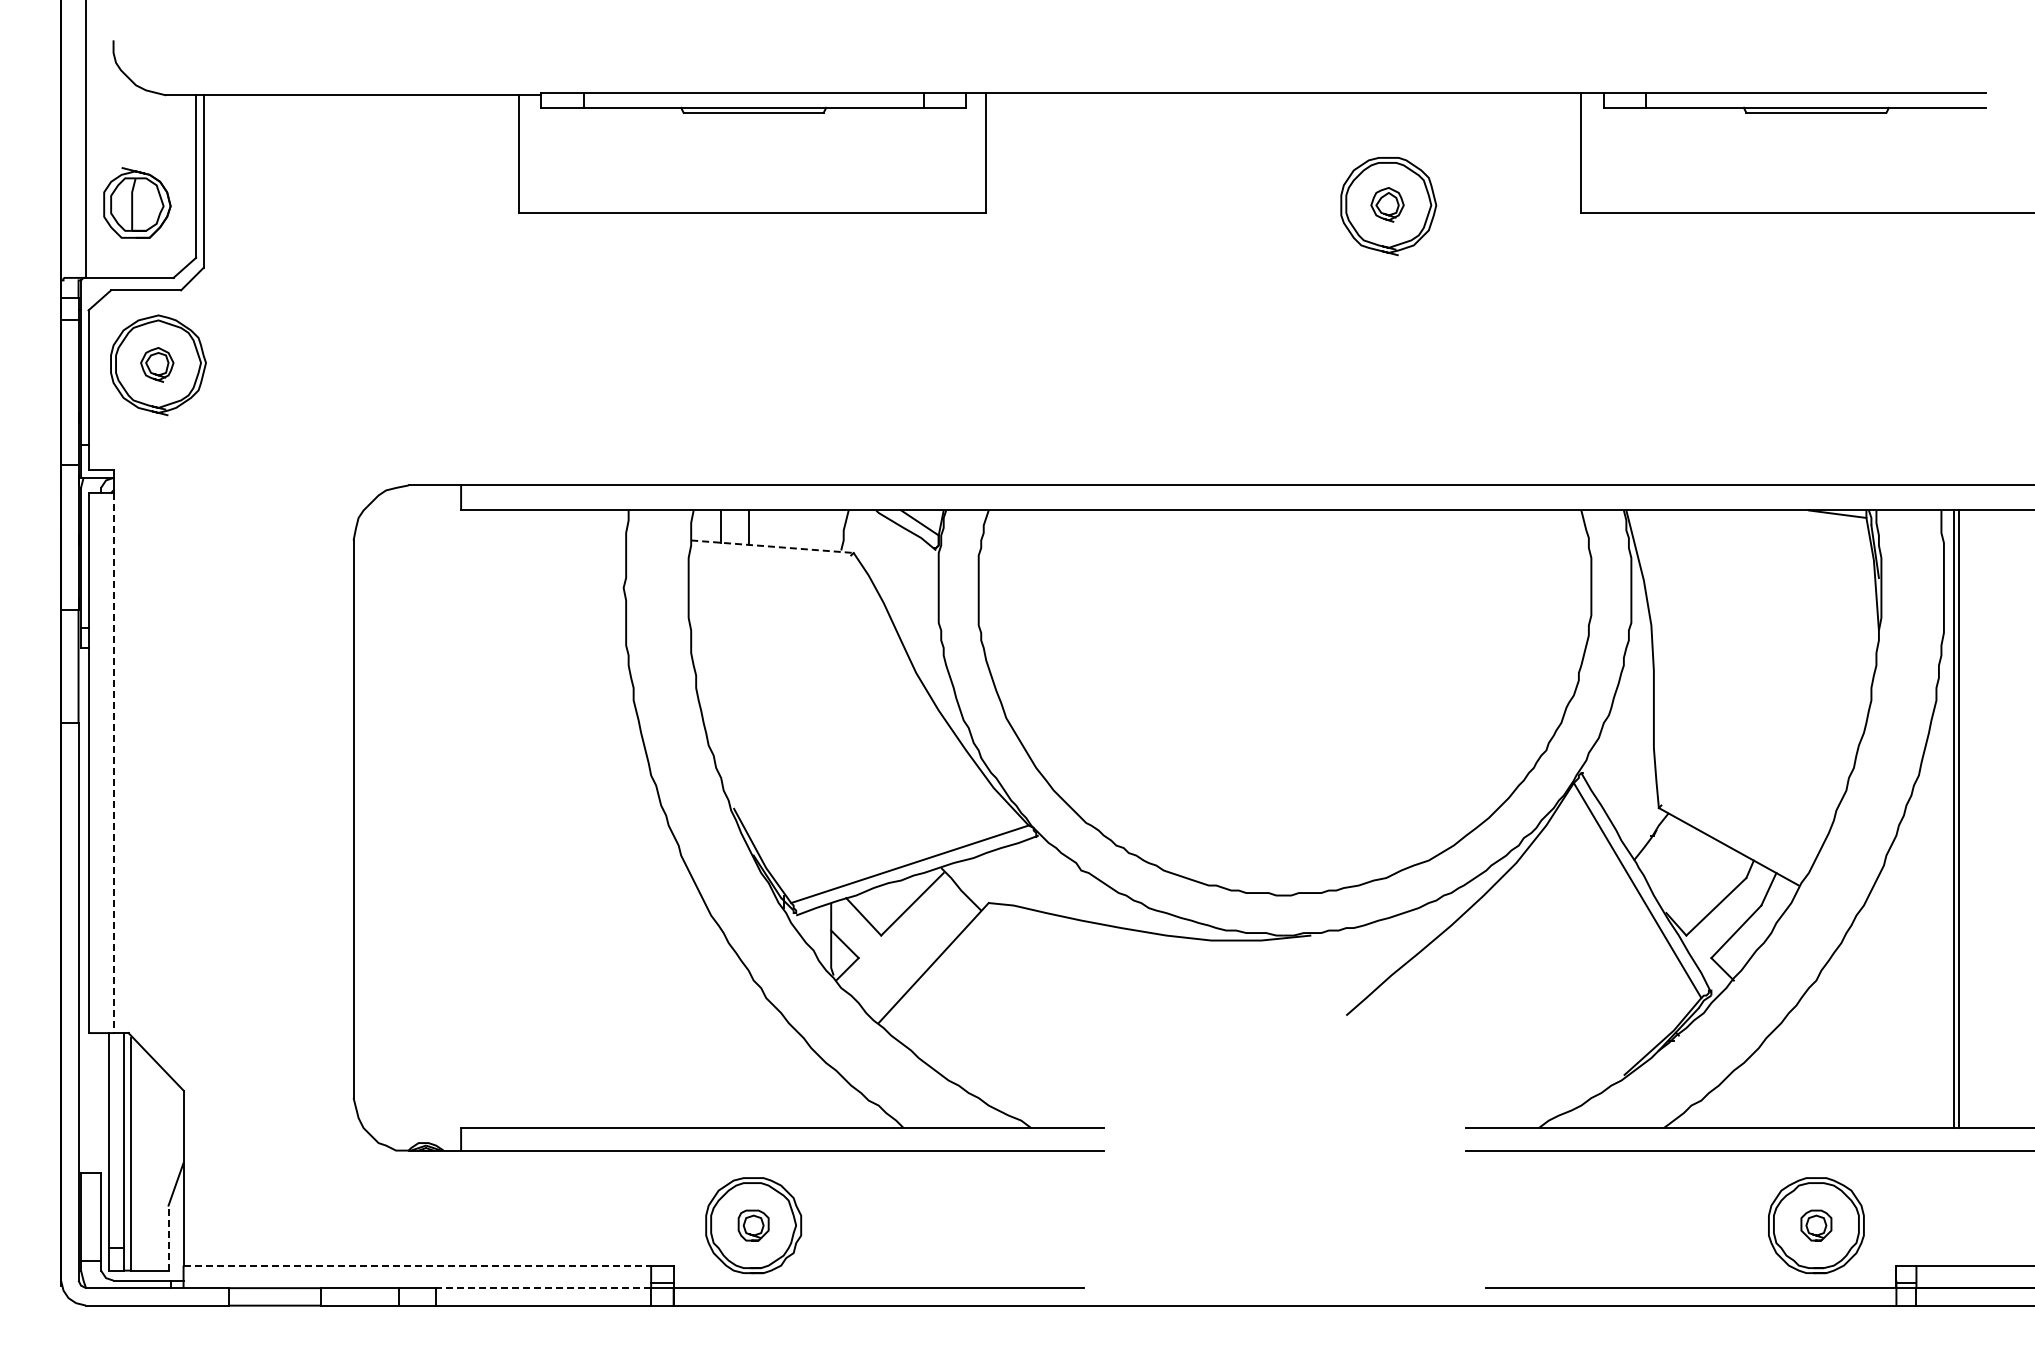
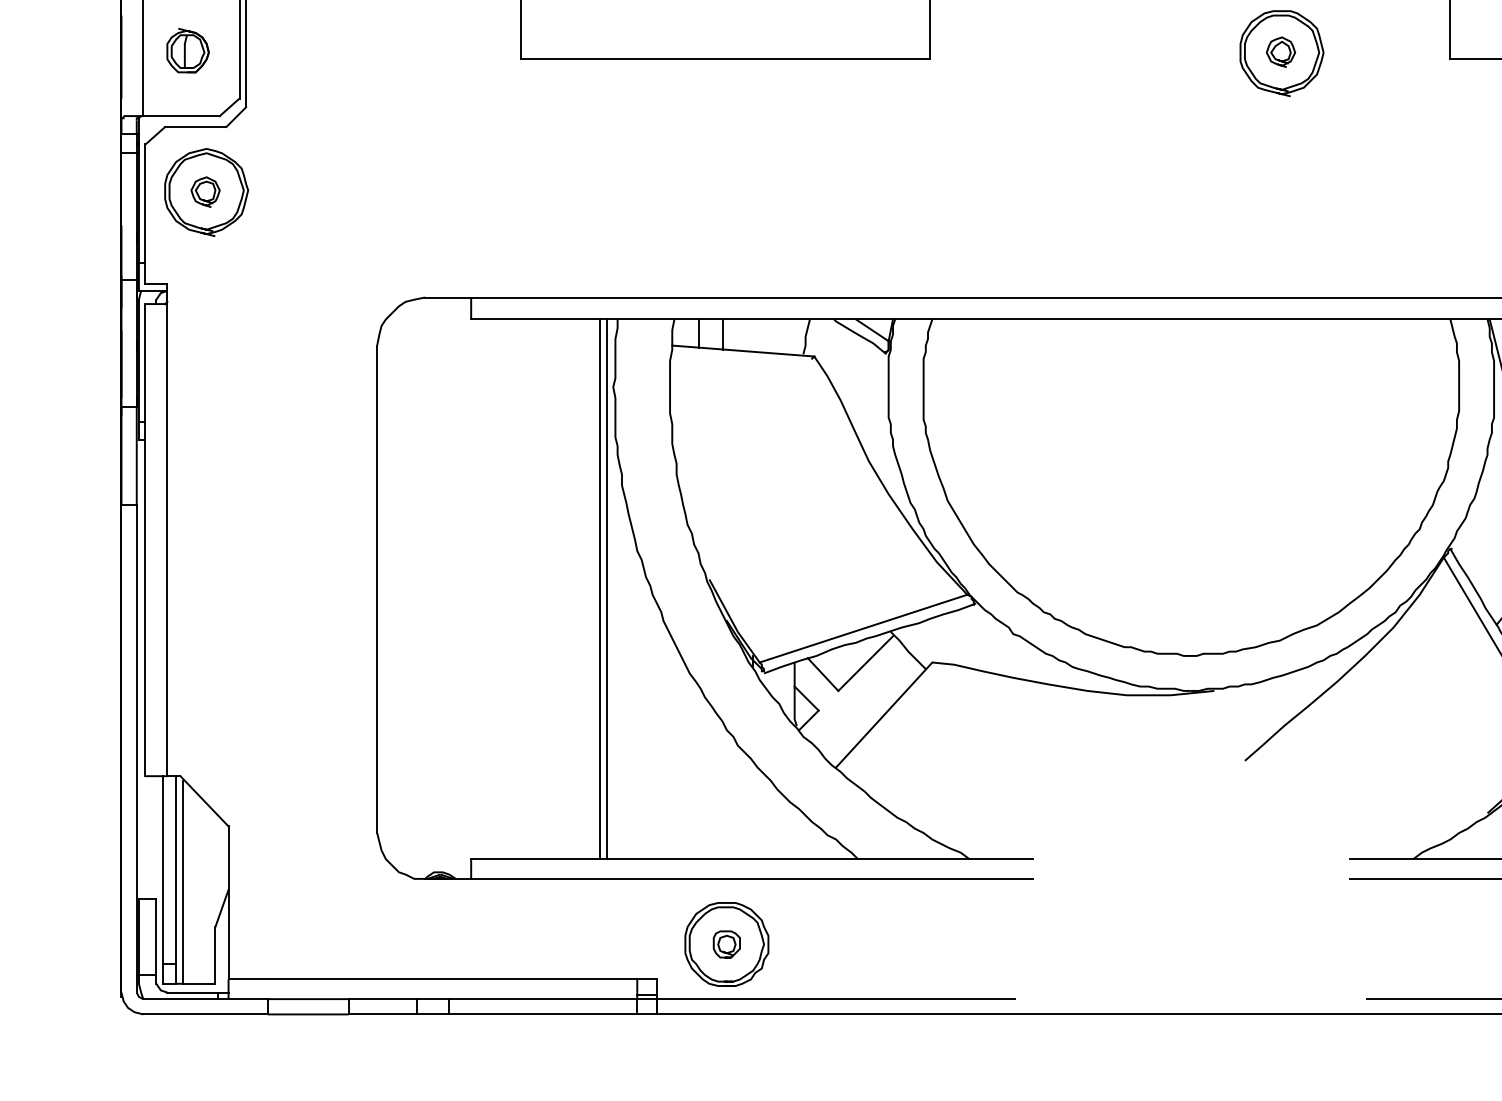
part: (136, 202) -> (187, 50), size x0.71
line: (772, 546) -> (743, 350), dashed -> solid
line: (113, 763) -> (167, 540), dashed -> solid
line: (608, 819) -> (599, 589), added
line: (616, 819) -> (606, 589), added
line: (168, 1237) -> (215, 954), dashed -> solid
line: (417, 1265) -> (433, 979), dashed -> solid
line: (543, 1288) -> (543, 999), dashed -> solid

